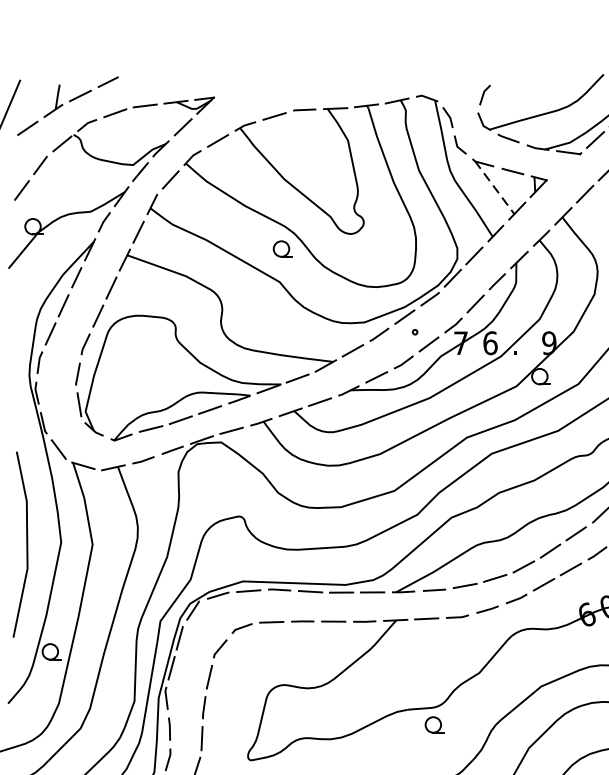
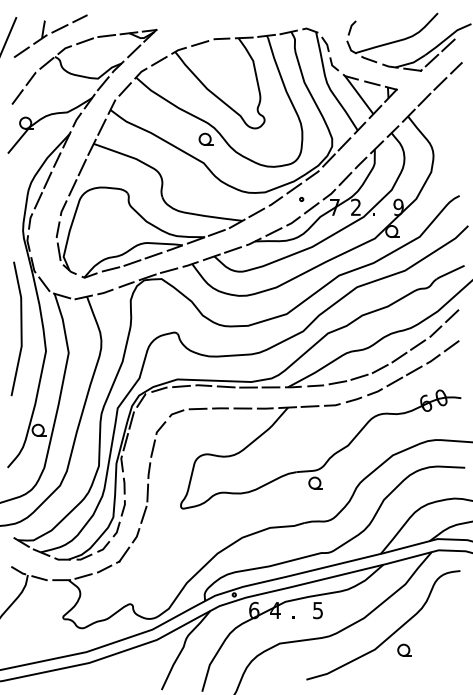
line: (495, 186) -> (359, 94), dashed -> solid
text: (490, 343) -> (356, 207), 6 -> 2
line: (25, 544) -> (20, 328), moved

